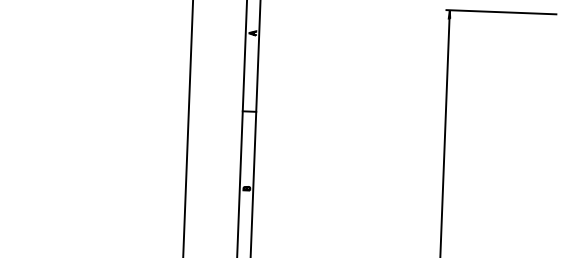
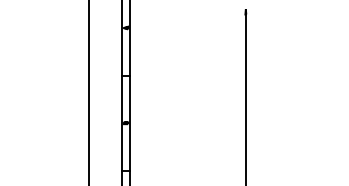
line: (501, 12) -> (277, 9), removed

